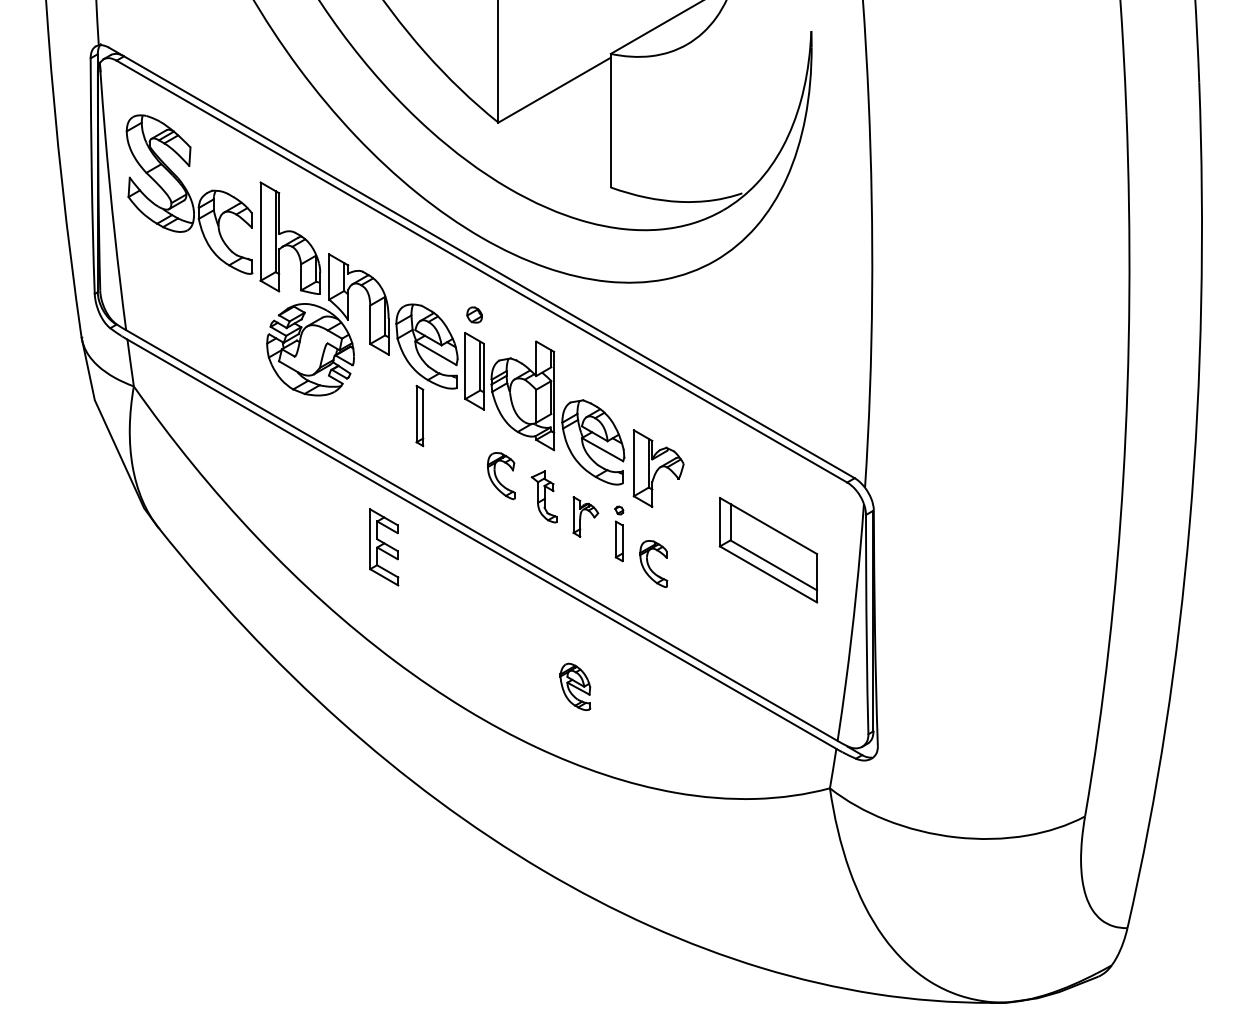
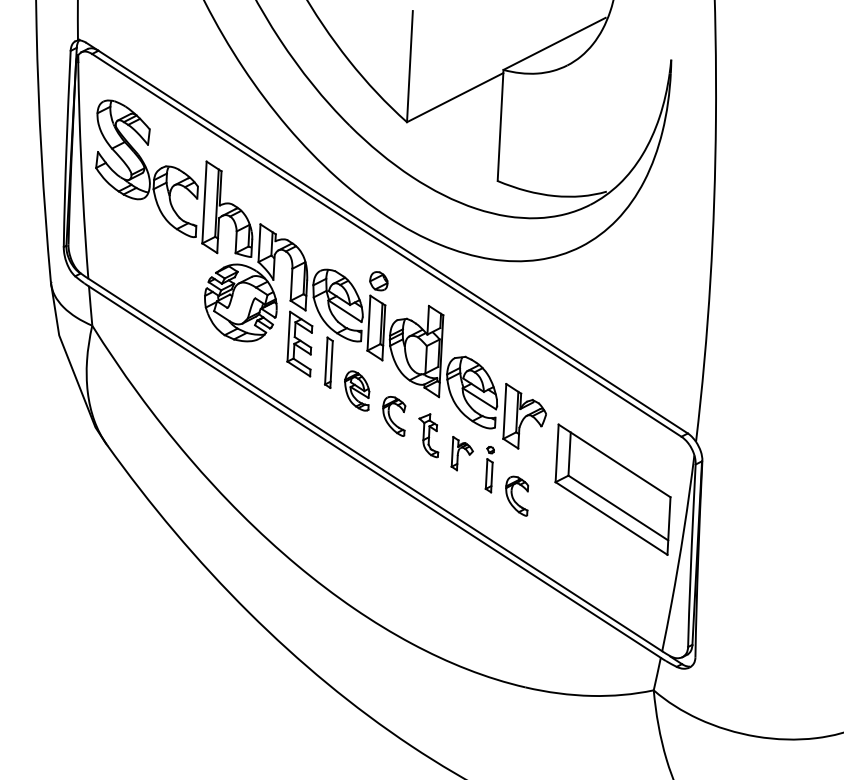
part: (474, 314) -> (378, 280), size x1.43
part: (384, 547) -> (300, 344), moved
part: (768, 549) -> (613, 489), size x1.43
part: (575, 686) -> (357, 390), moved

